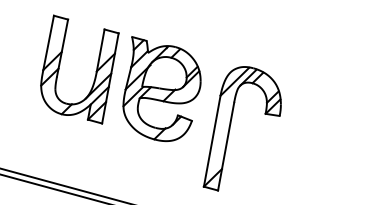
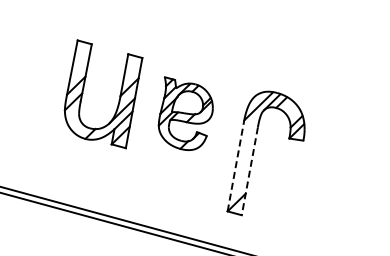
part: (161, 88) -> (185, 113), size x0.7
line: (212, 140) -> (236, 165), solid -> dashed
line: (225, 146) -> (249, 171), solid -> dashed

